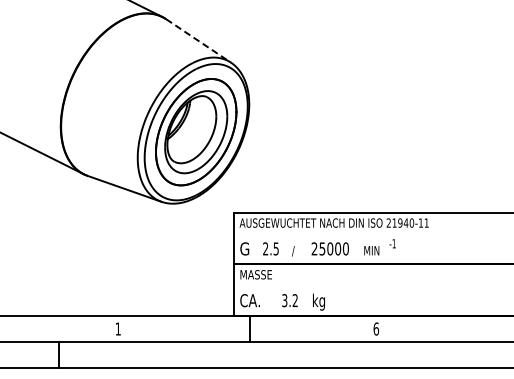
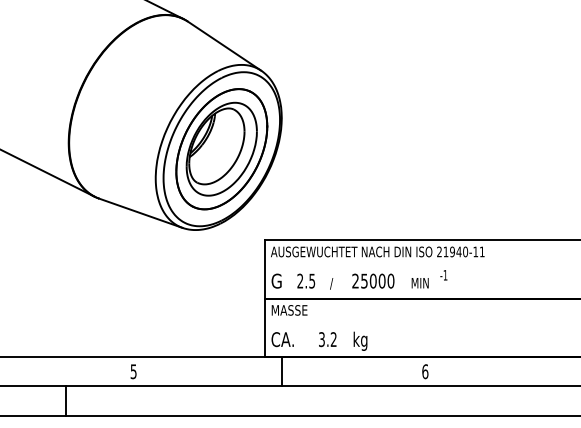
line: (199, 41) -> (225, 46), dashed -> solid
text: (117, 328) -> (132, 371), 1 -> 5

